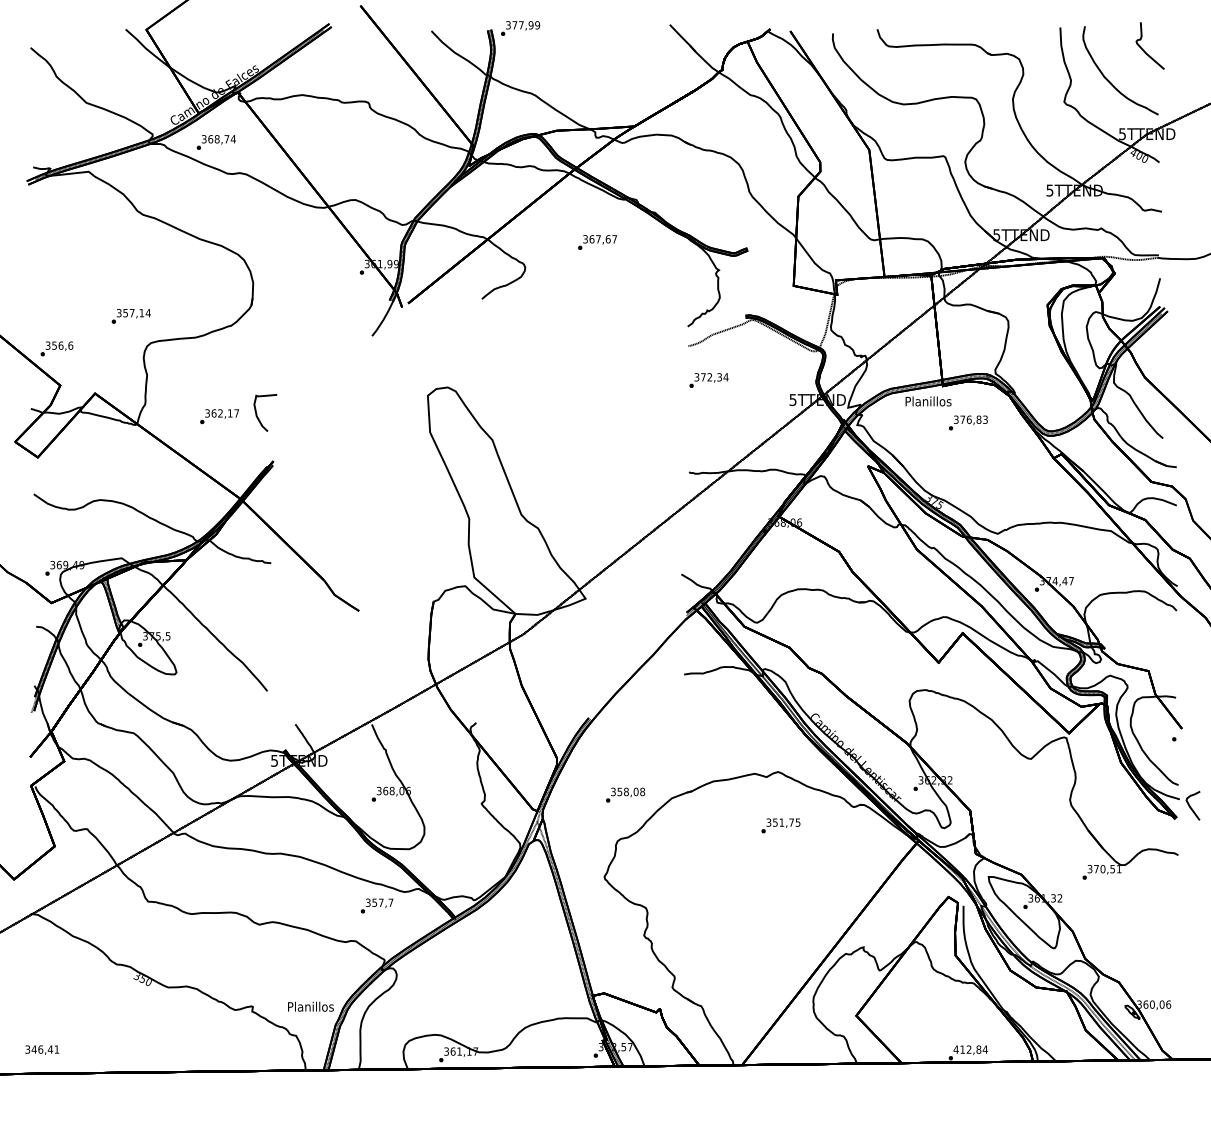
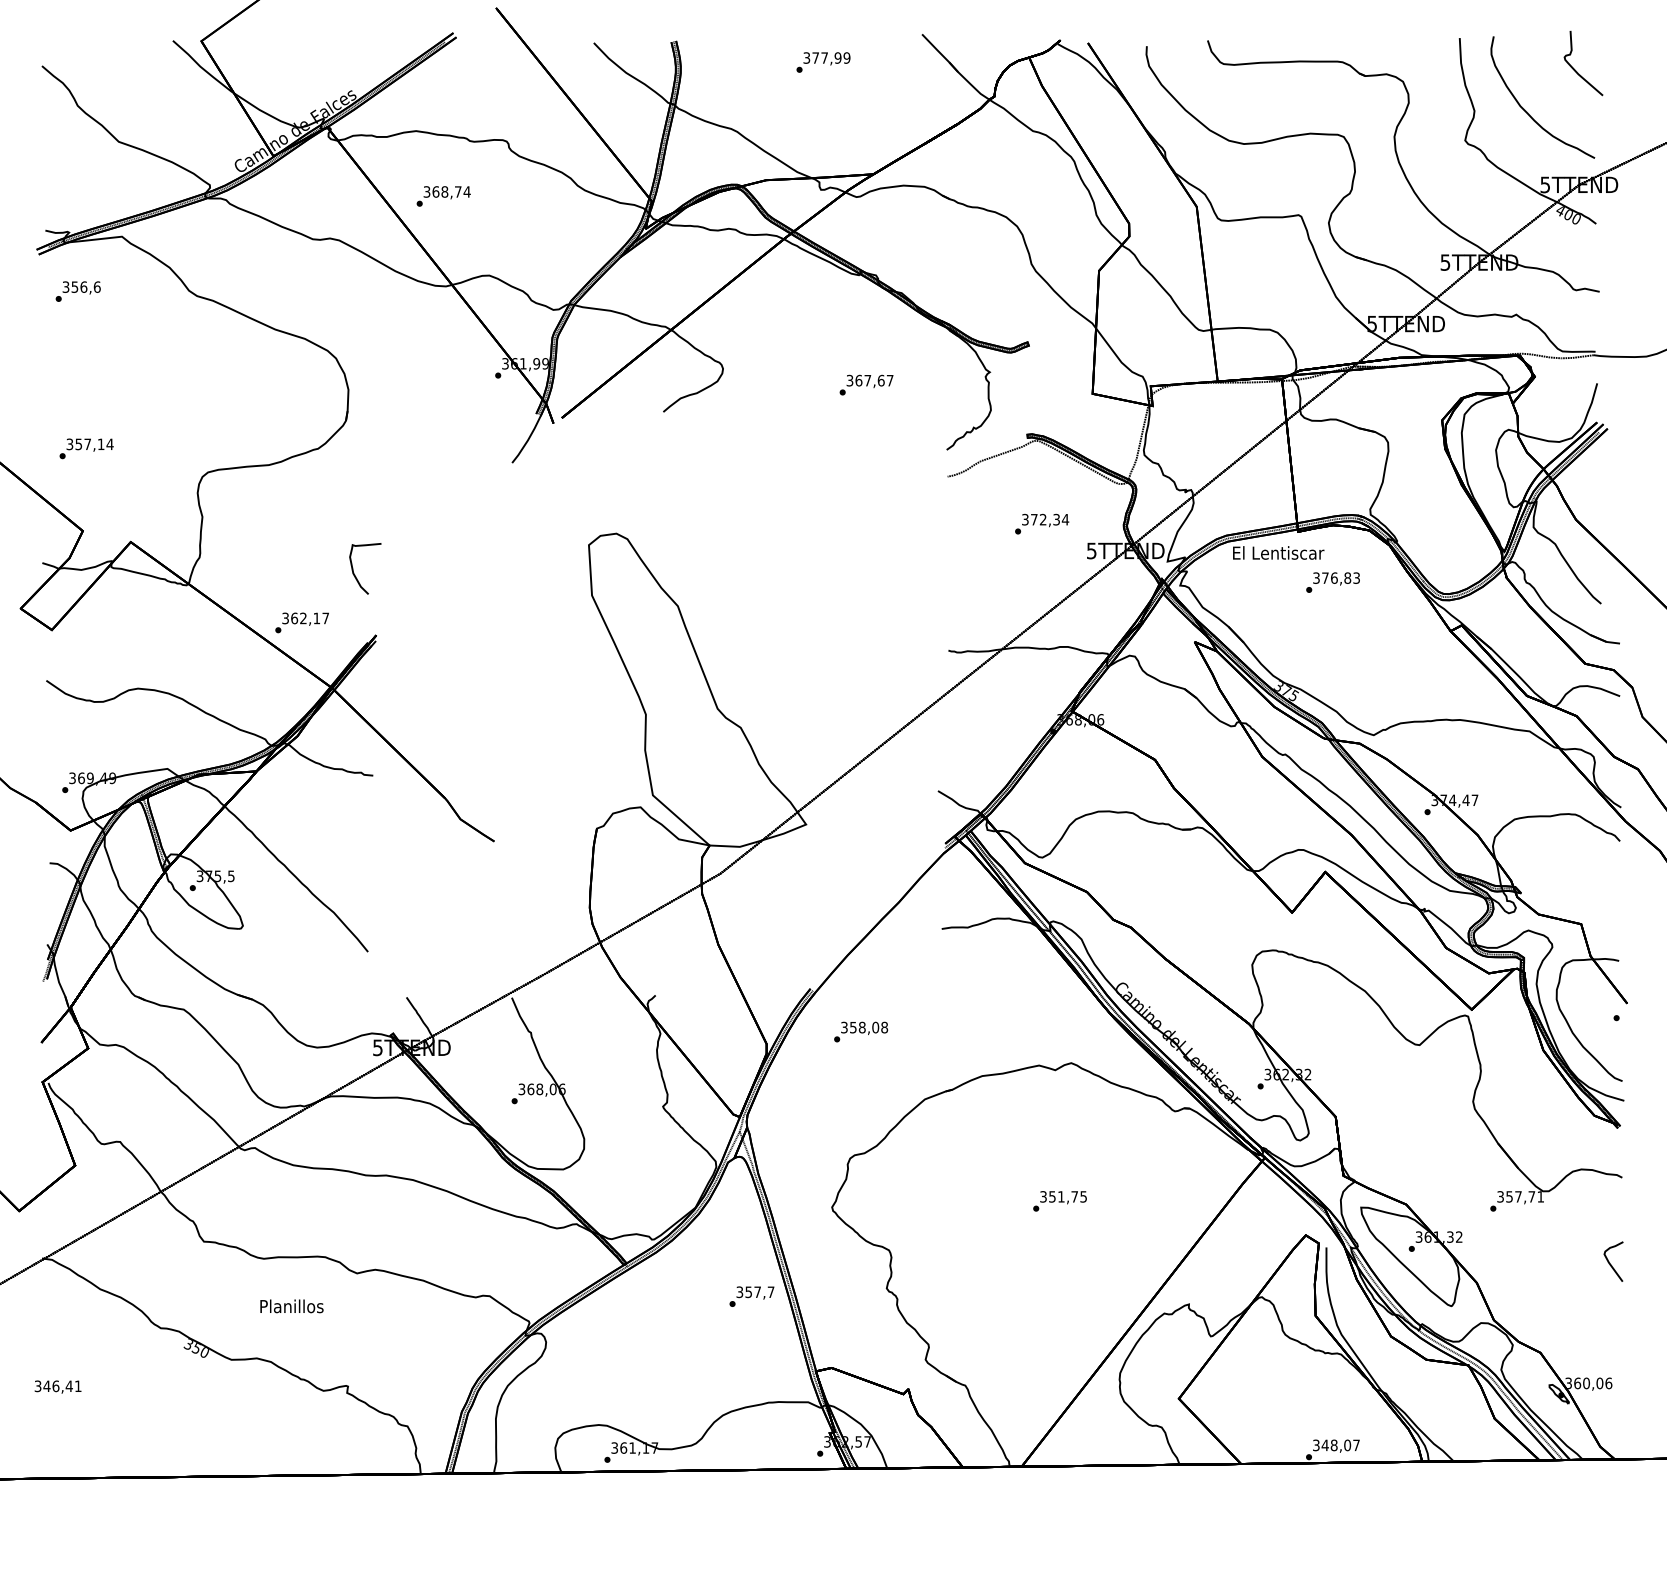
text: (520, 28) -> (823, 62), moved
text: (216, 142) -> (443, 196), moved
text: (597, 242) -> (866, 384), moved
text: (131, 316) -> (86, 448), moved
text: (56, 348) -> (77, 291), moved
text: (709, 380) -> (1042, 523), moved
text: (928, 401) -> (1278, 552), Planillos -> El Lentiscar
text: (219, 416) -> (301, 622), moved
text: (625, 794) -> (861, 1031), moved
curve: (1190, 807) -> (1610, 1263), moved
text: (780, 826) -> (1059, 1201), moved
text: (1104, 868) -> (1520, 1196), 370,51 -> 357,71
text: (376, 905) -> (751, 1296), moved
text: (310, 1006) -> (291, 1306), moved
text: (41, 1049) -> (57, 1386), moved
text: (970, 1049) -> (1336, 1445), 412,84 -> 348,07

